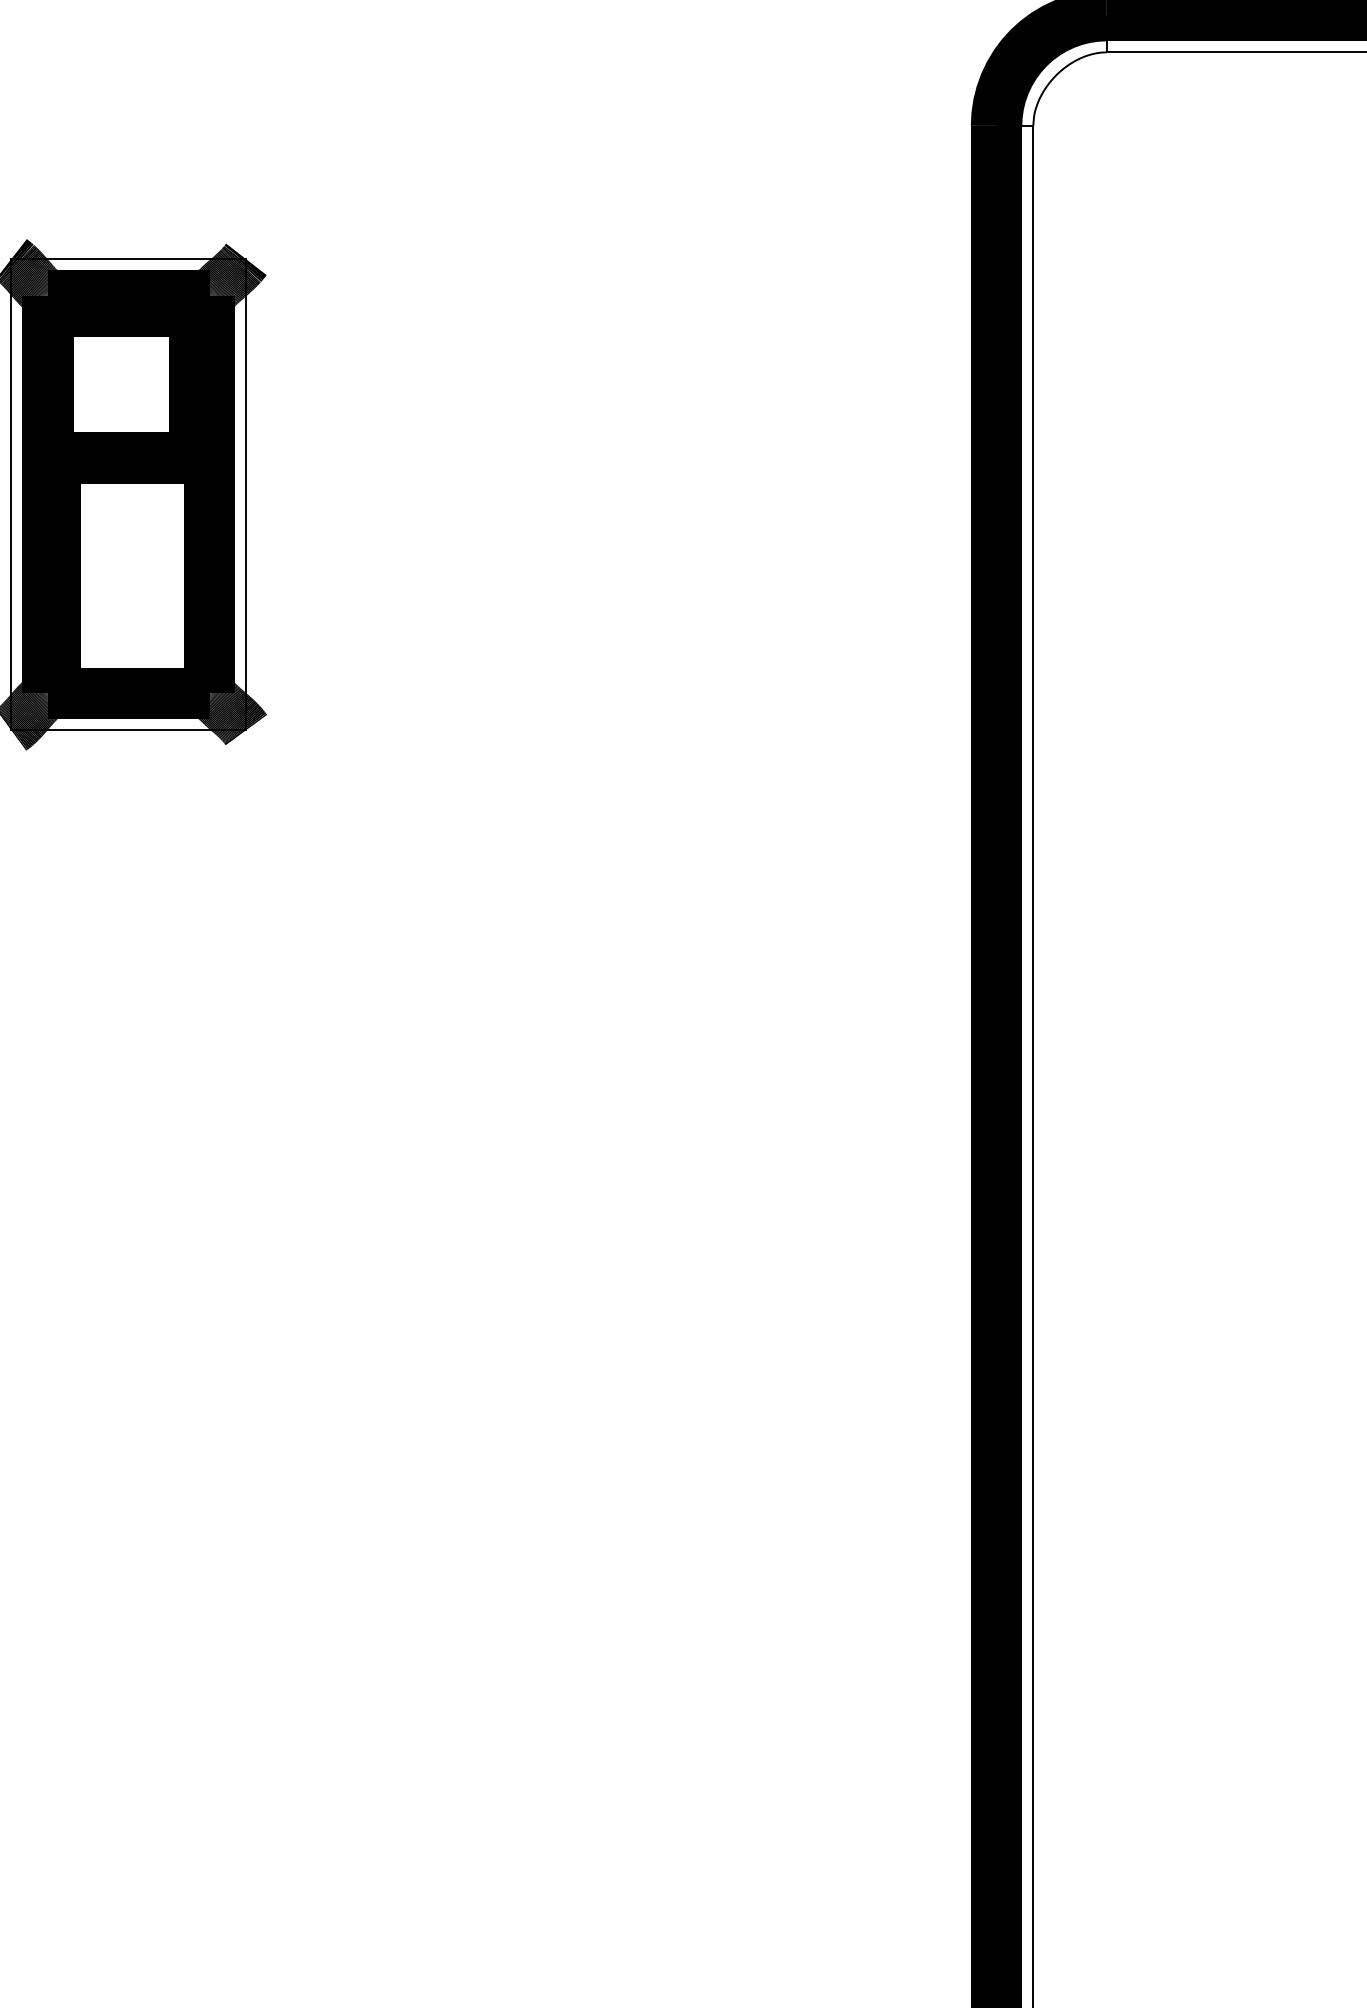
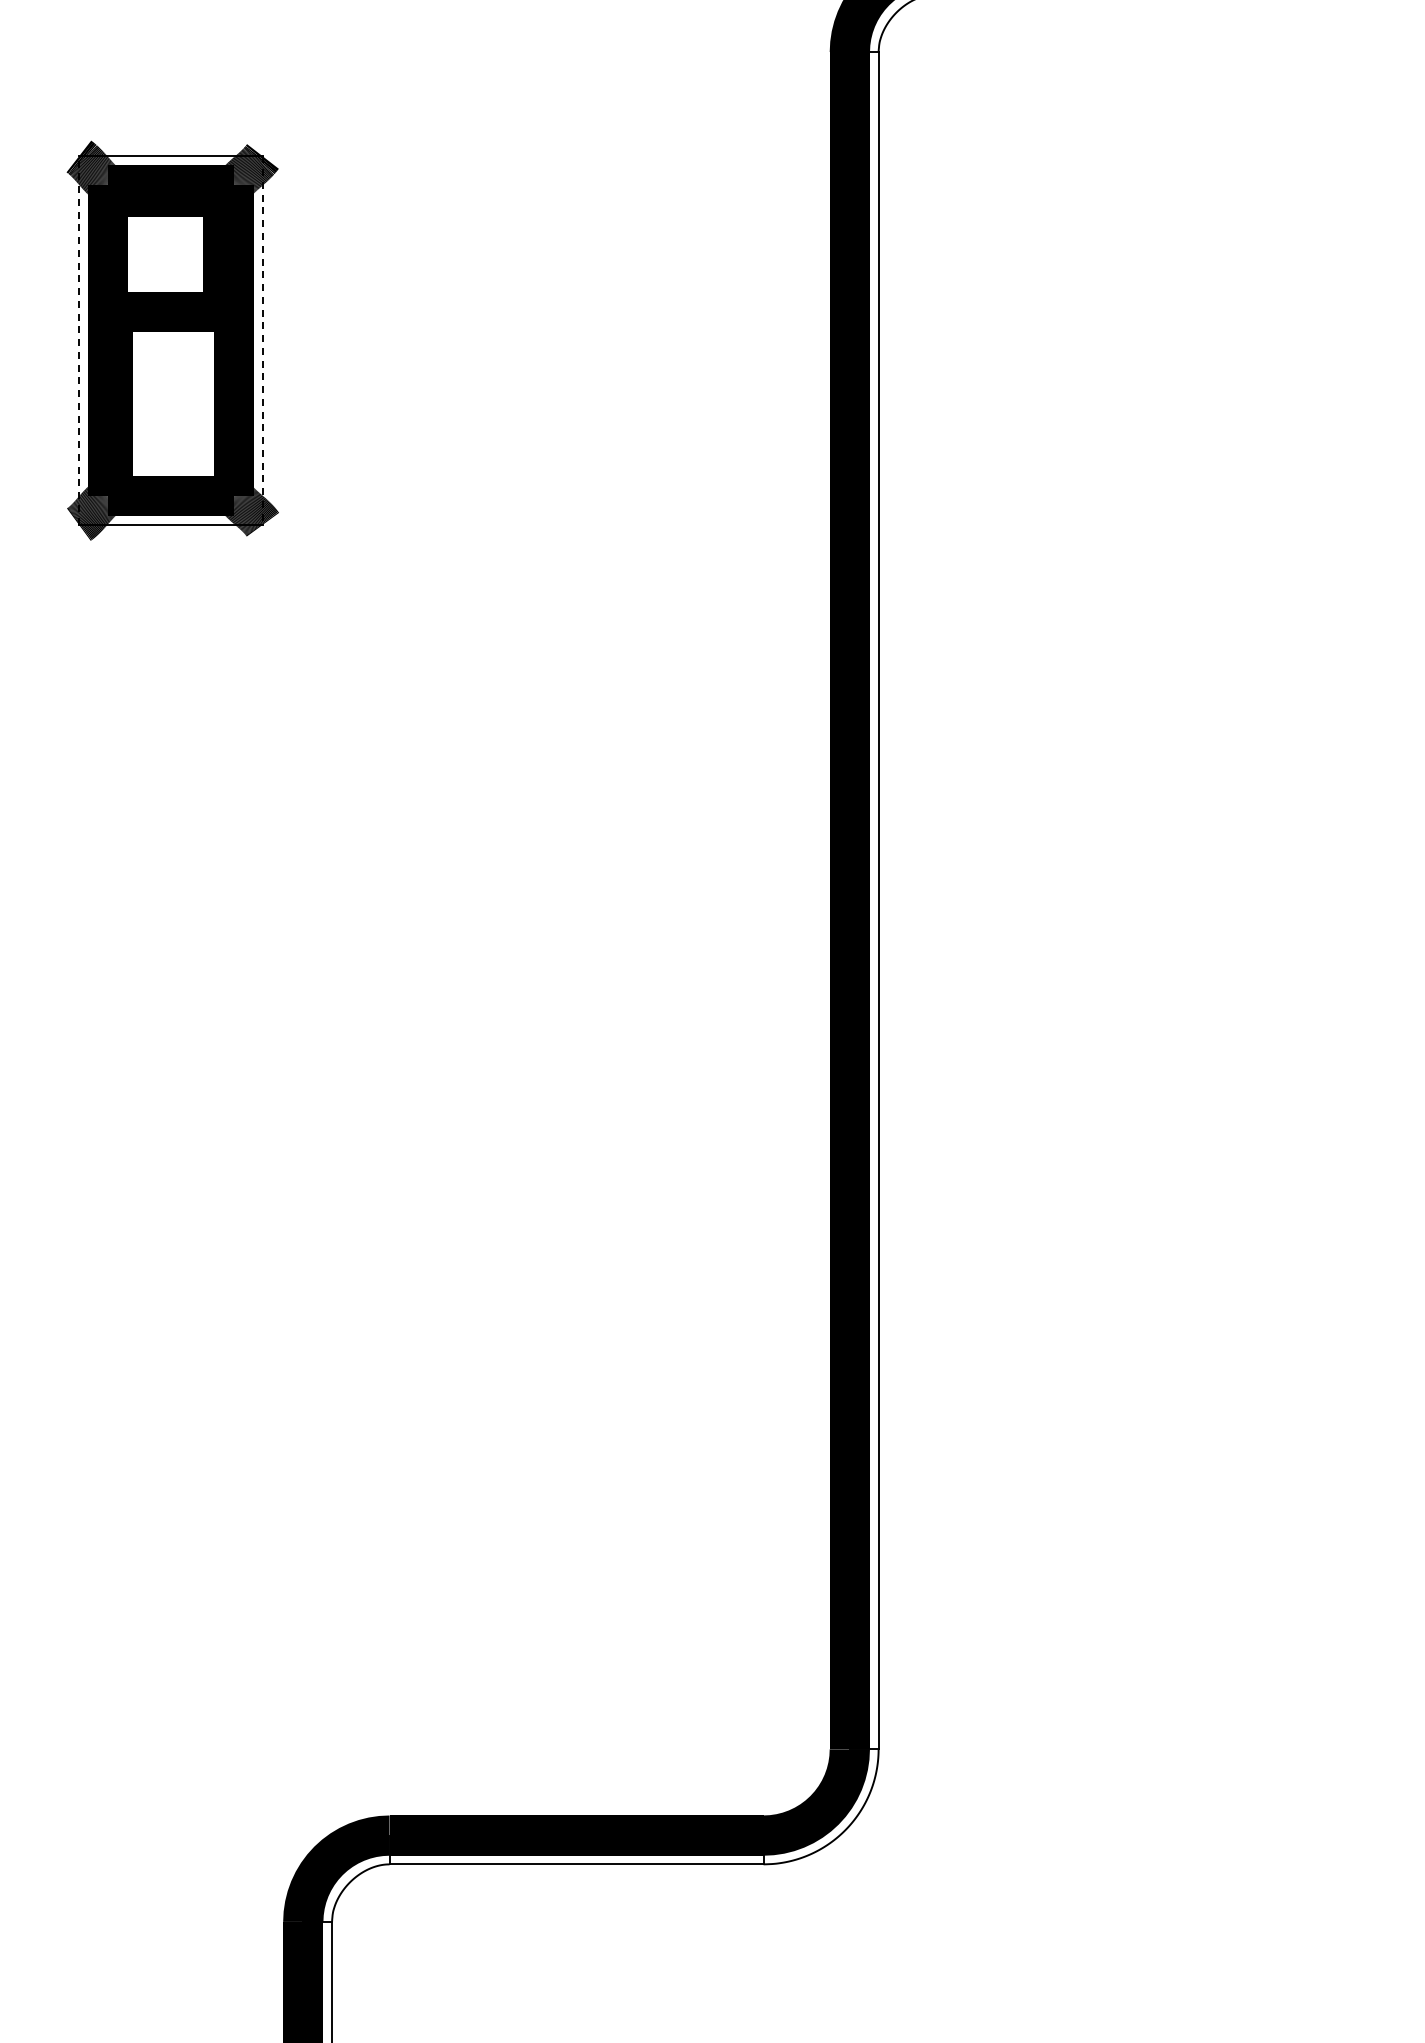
line: (10, 494) -> (78, 340), solid -> dashed
line: (247, 495) -> (263, 341), solid -> dashed

